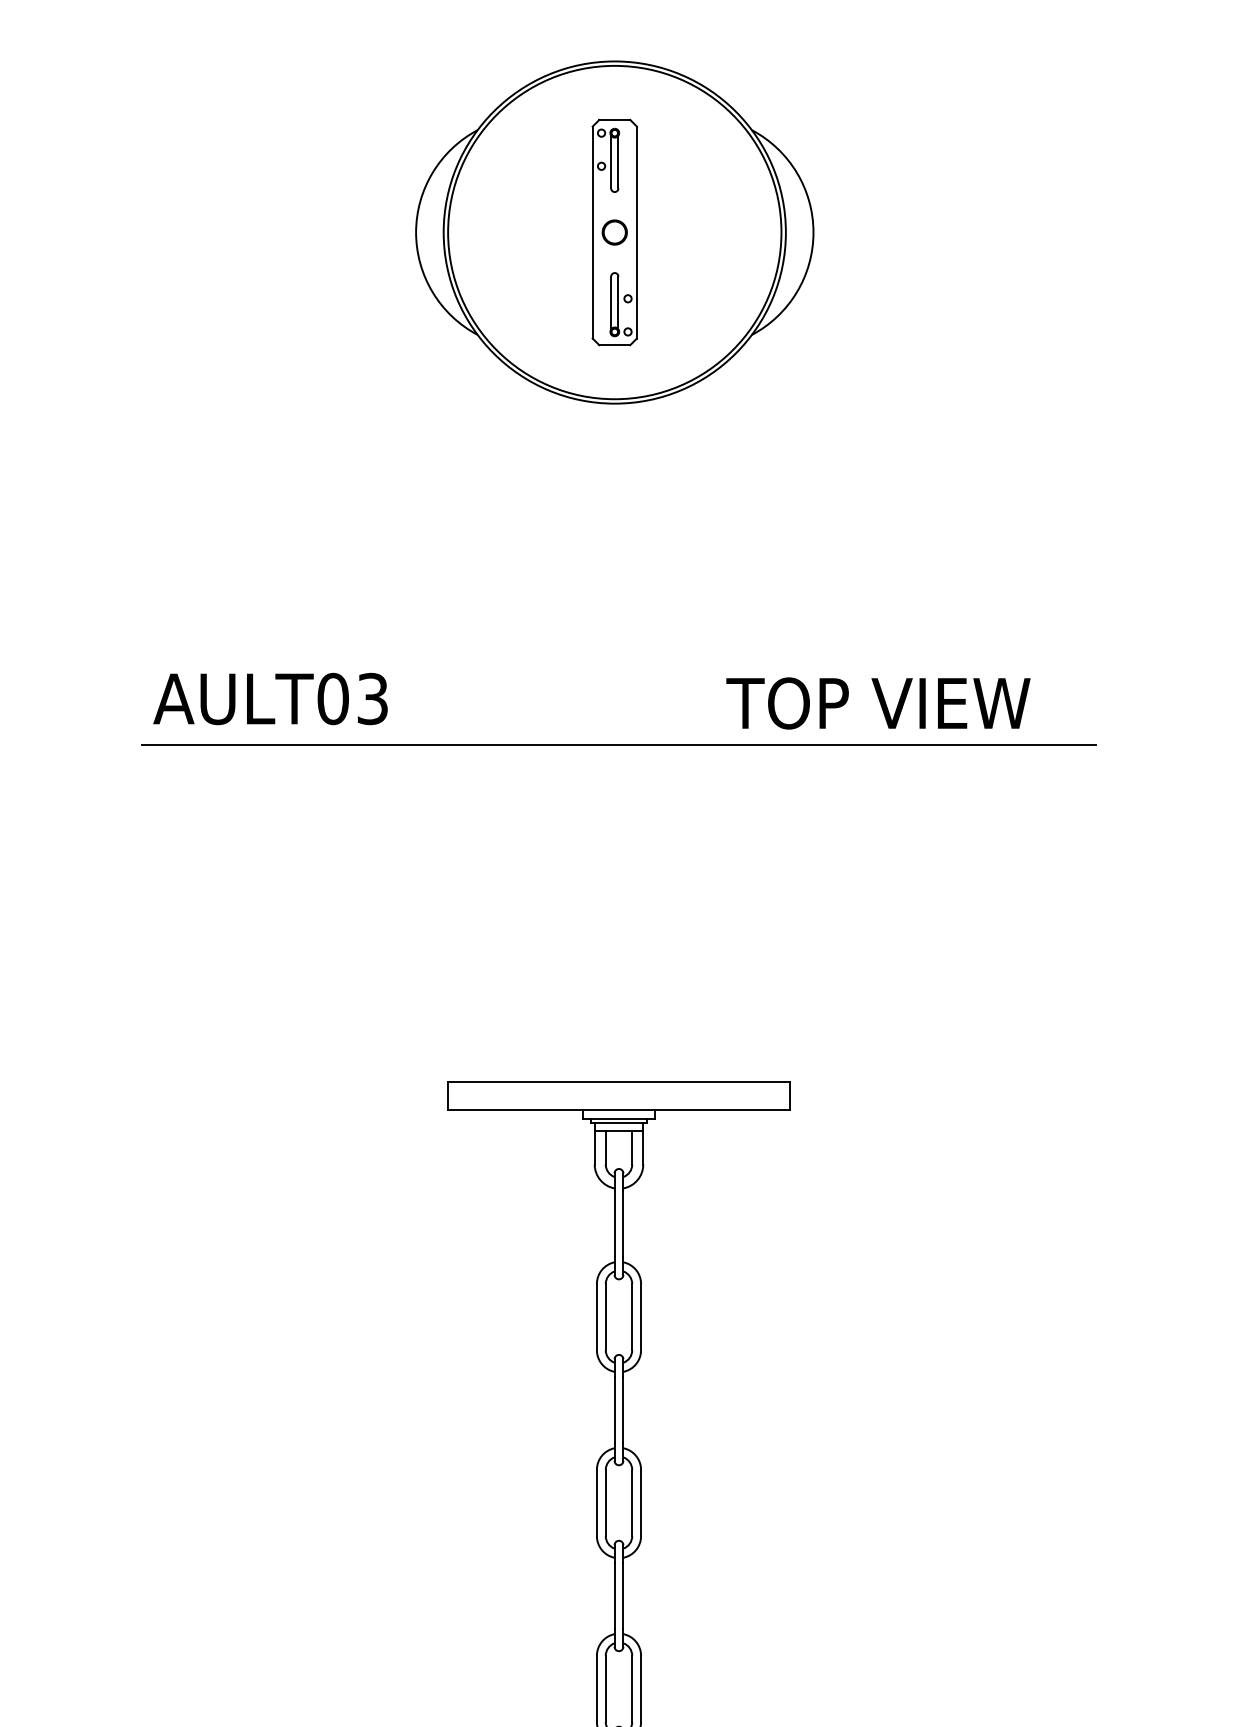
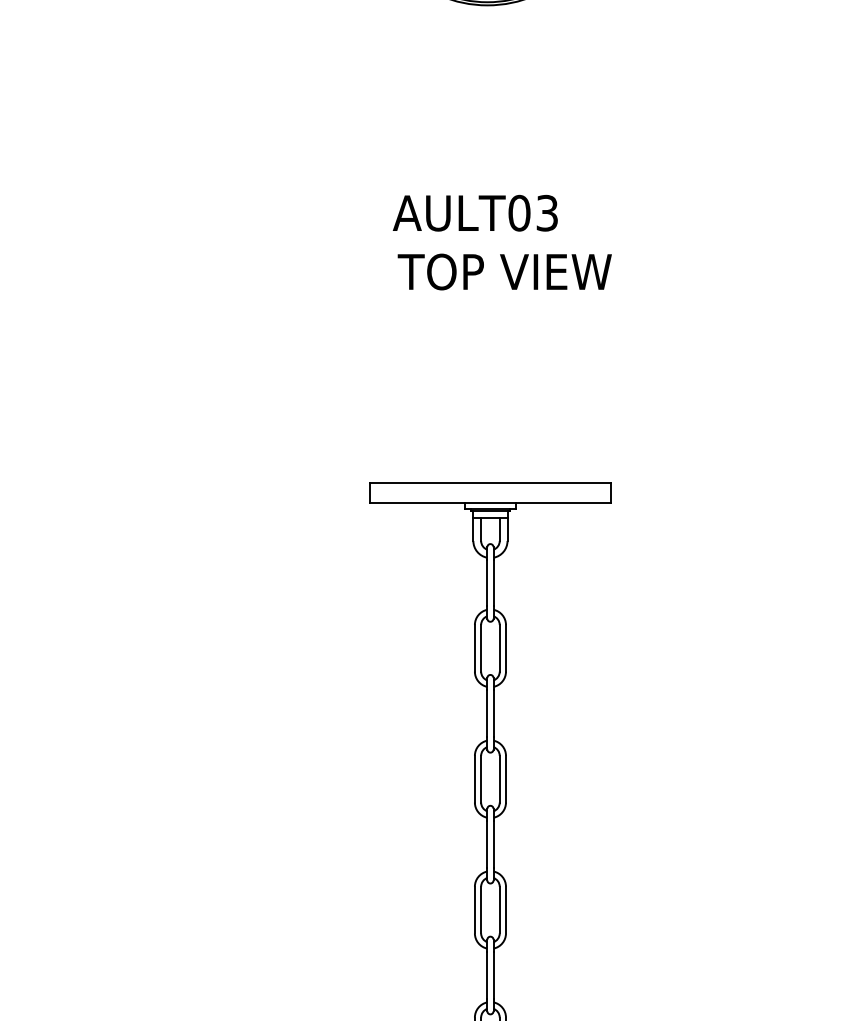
text: (270, 698) -> (475, 212), moved
text: (878, 703) -> (504, 272), moved
line: (618, 745) -> (490, 246), removed

